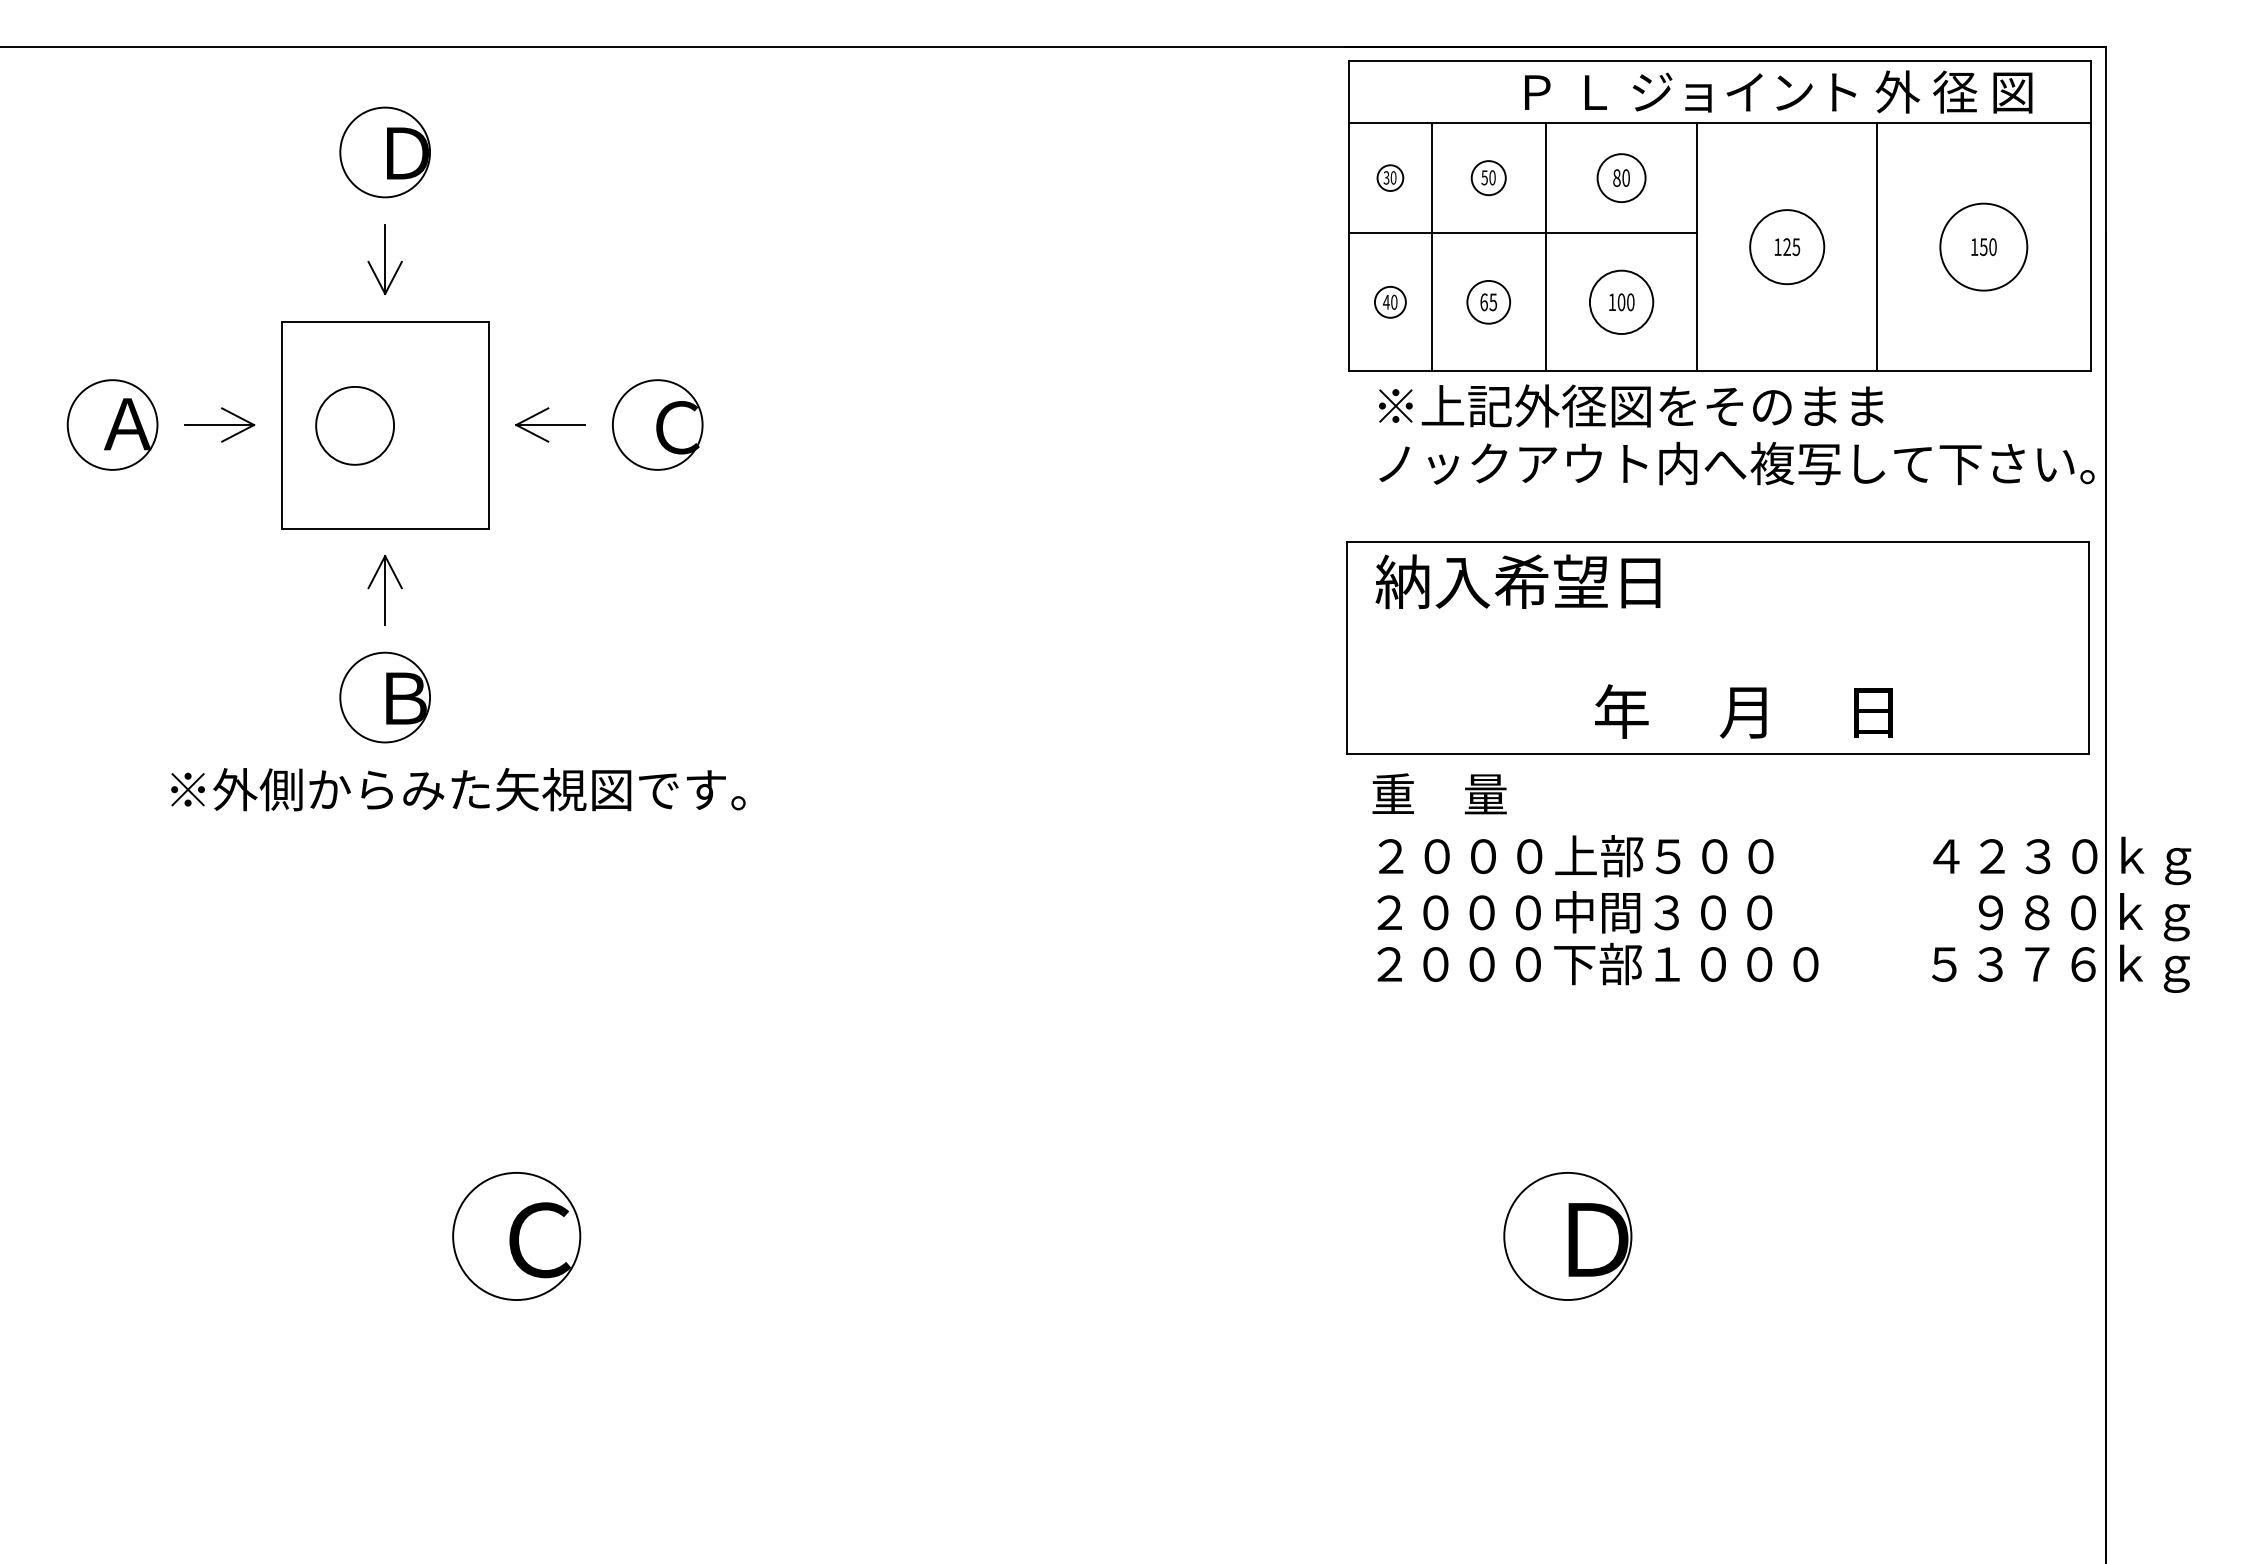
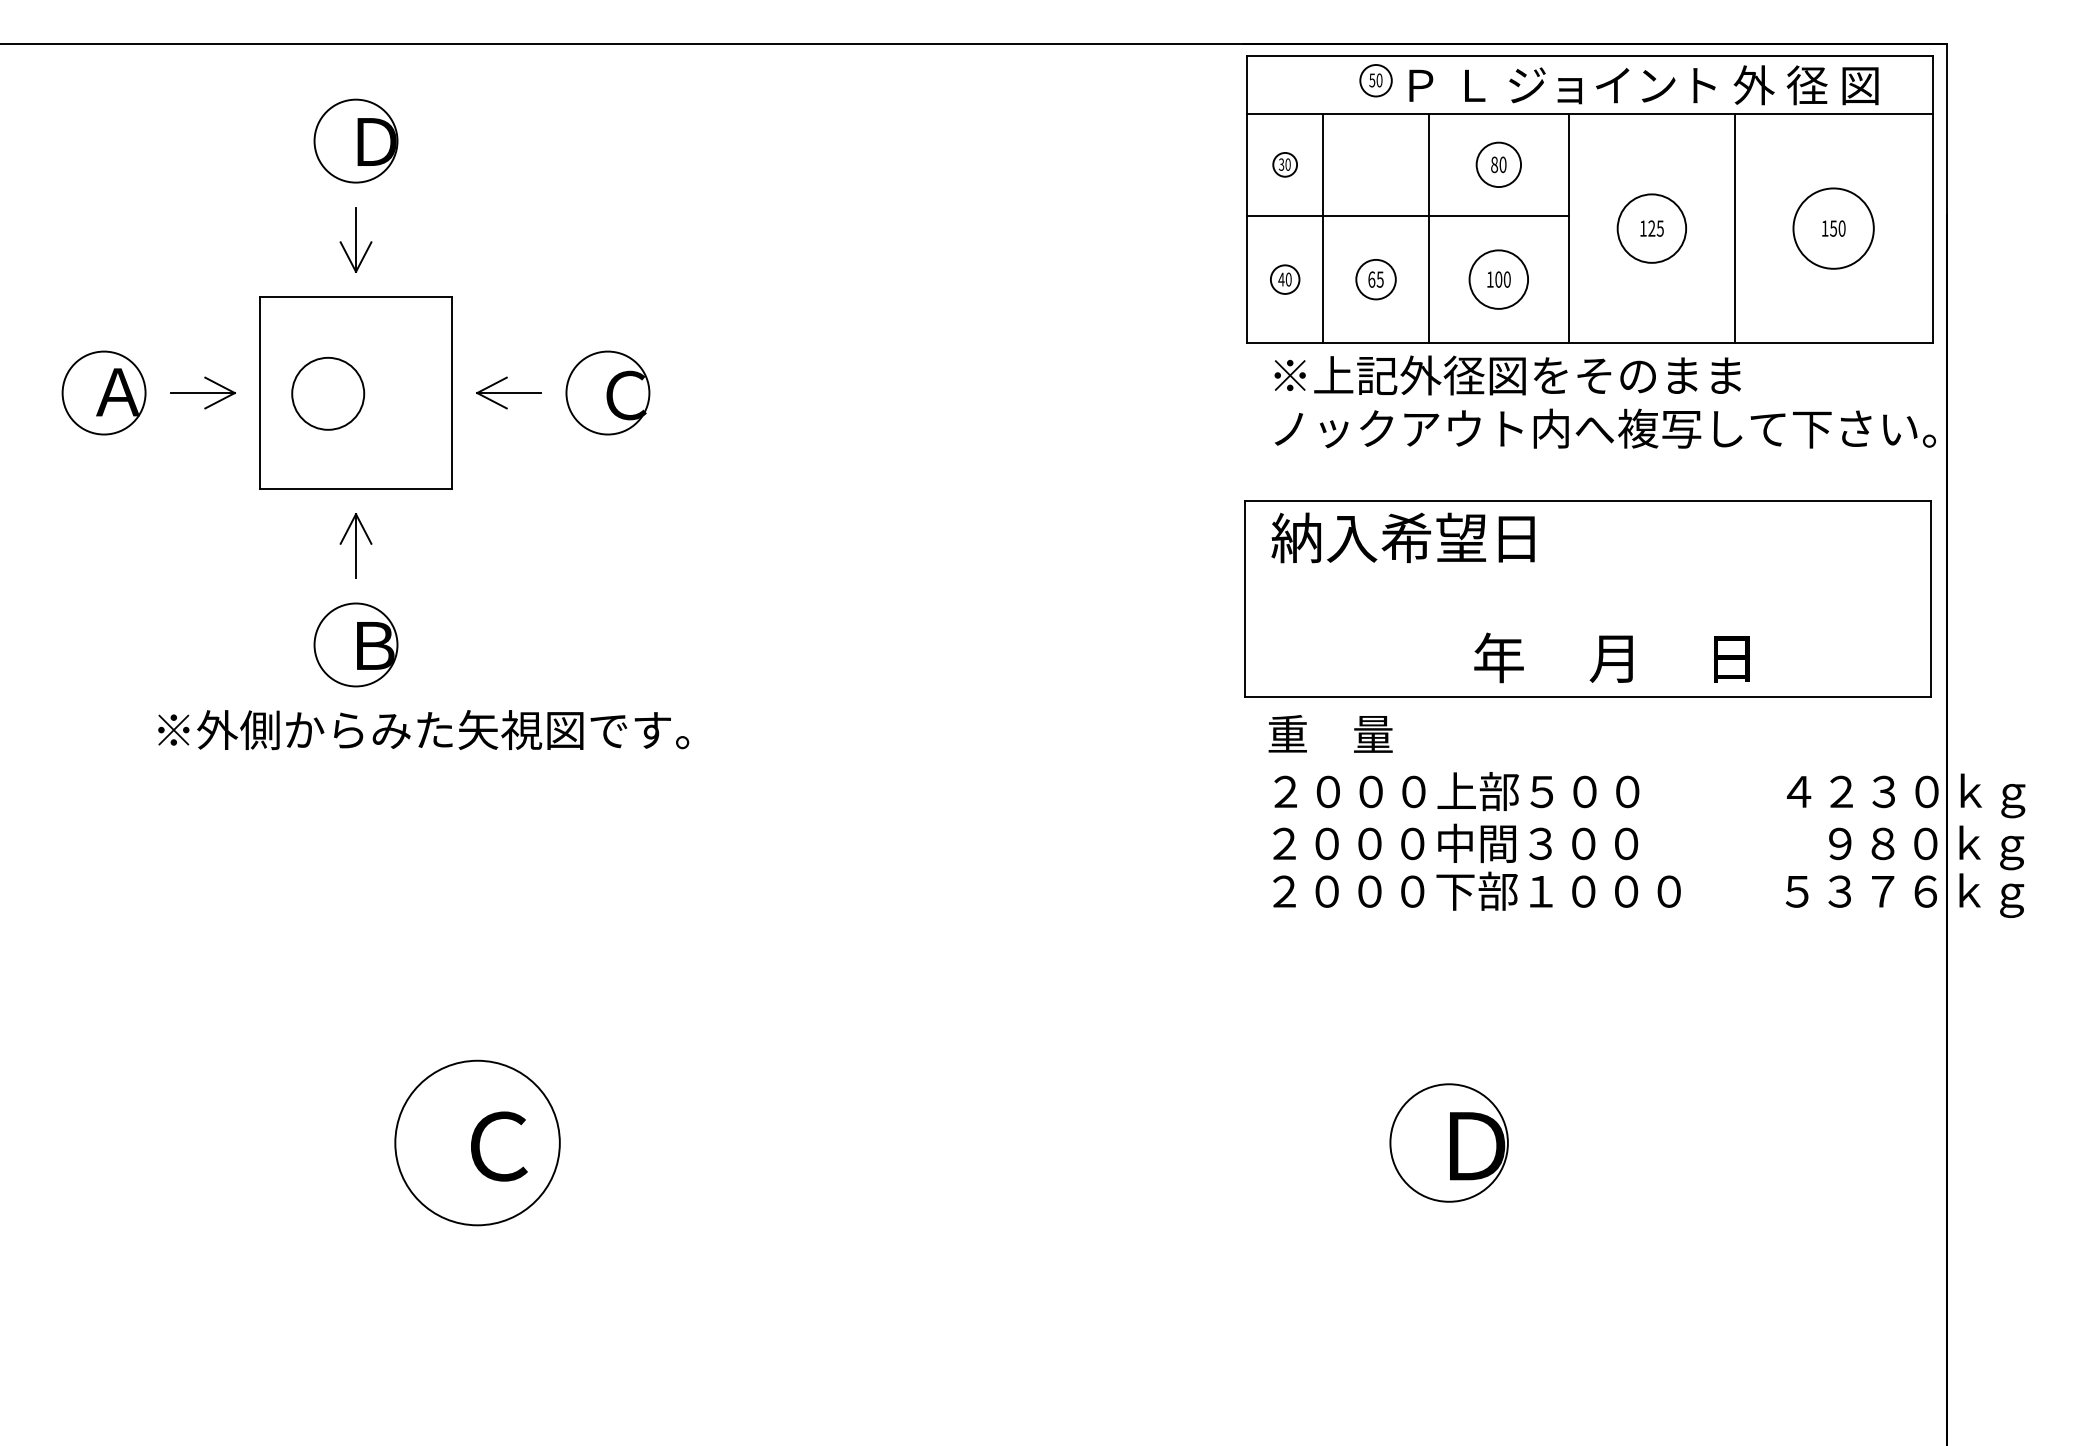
part: (1488, 178) -> (1375, 81), moved
circle: (516, 1236) -> (477, 1143), size x1.4

